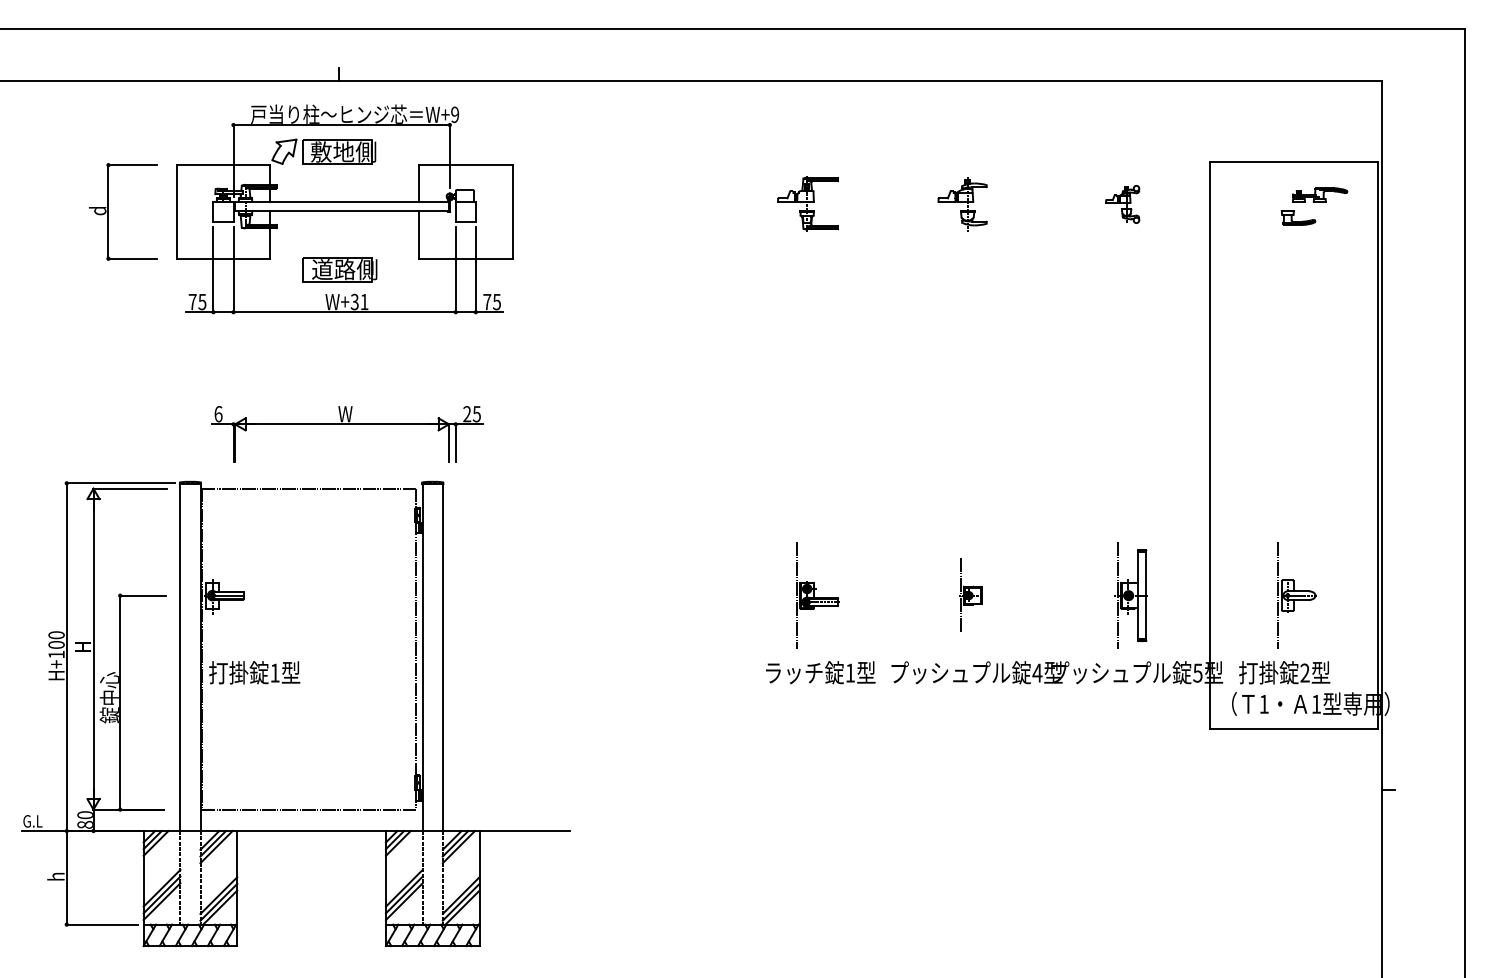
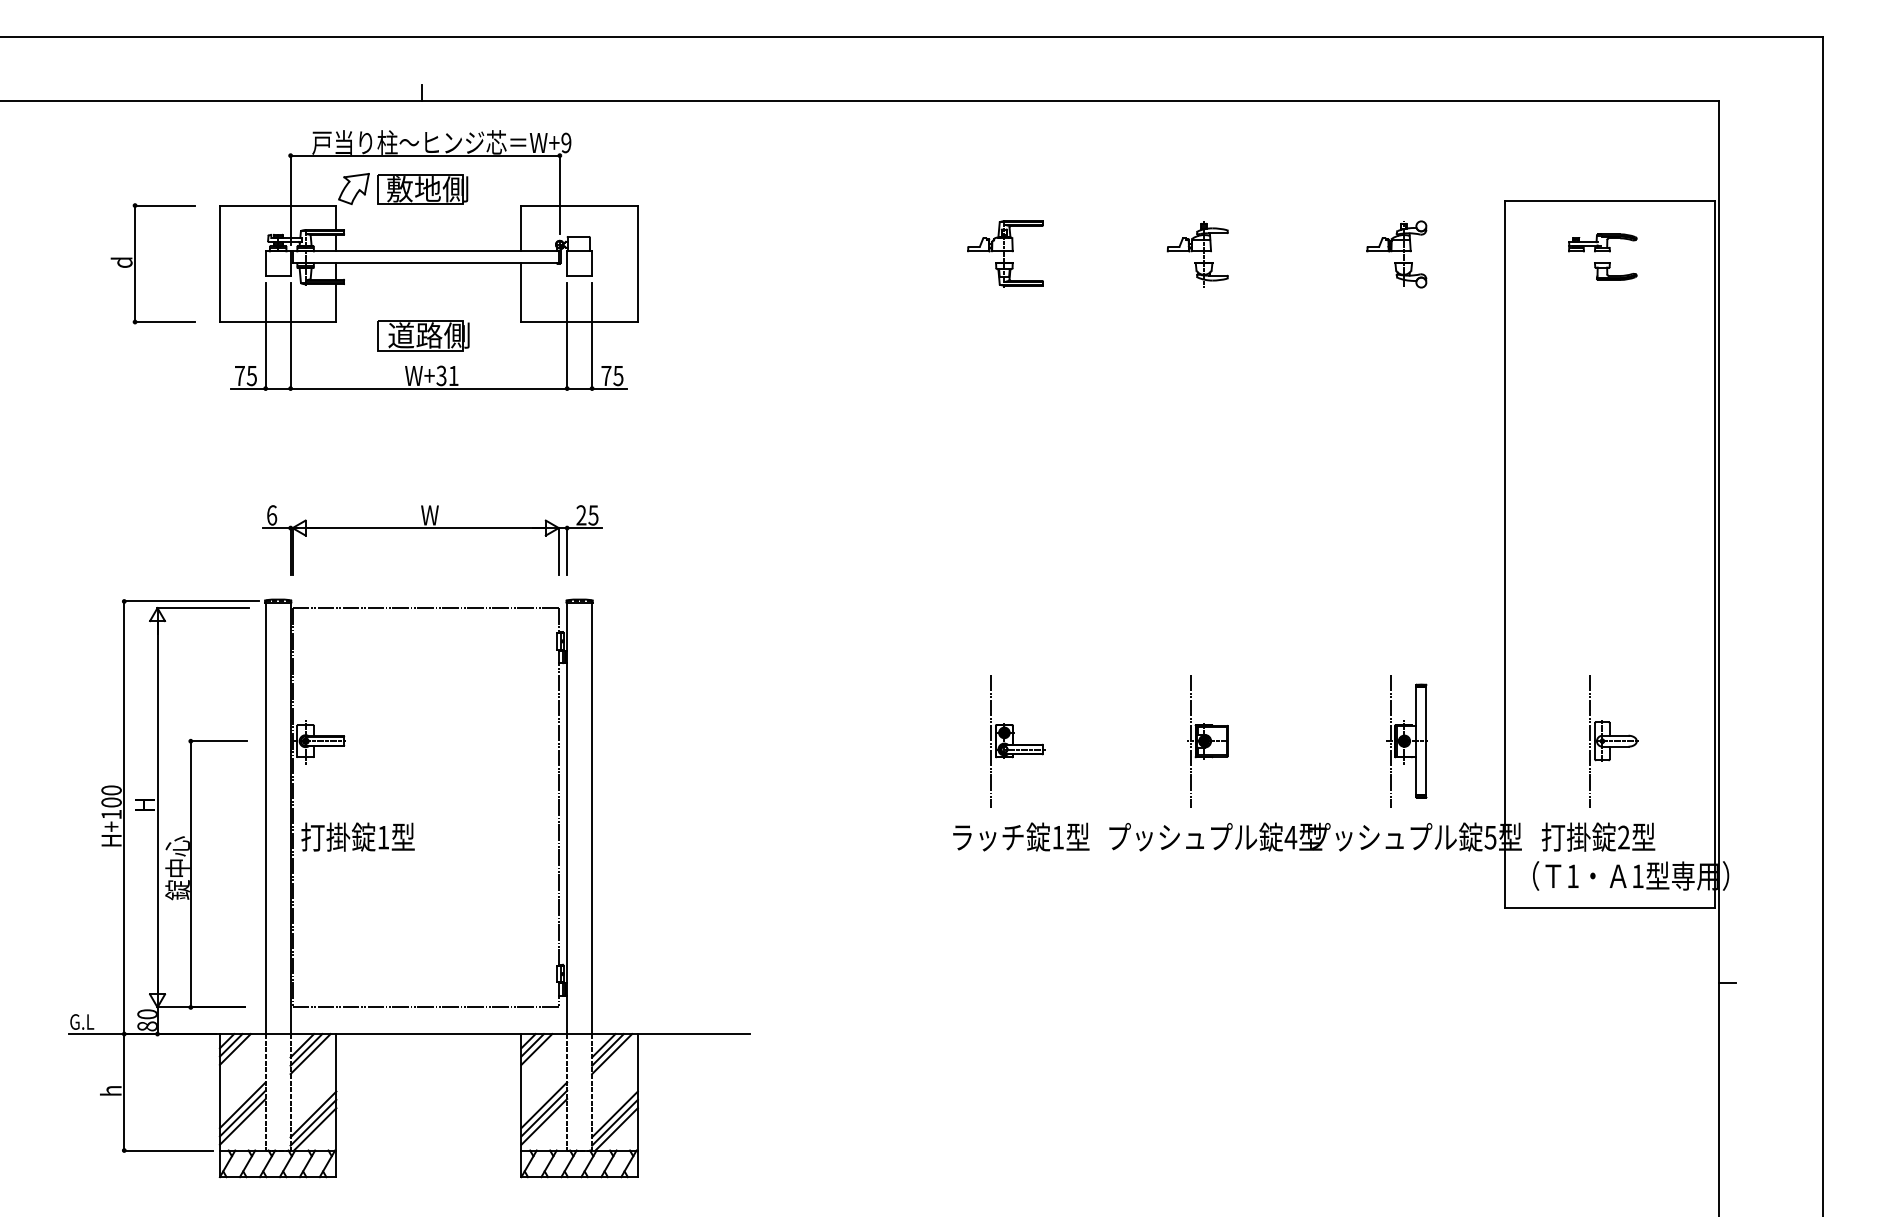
part: (1320, 194) -> (1603, 242), moved
part: (1122, 204) -> (1396, 254), size x1.43
part: (970, 595) -> (1207, 741), size x1.43
part: (295, 683) -> (408, 850), moved

